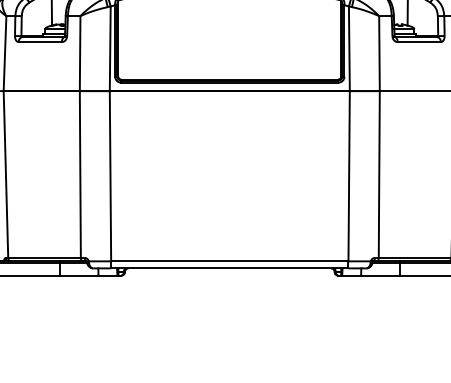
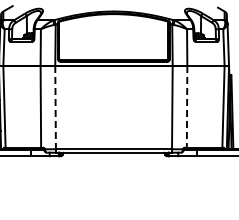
line: (110, 175) -> (55, 107), solid -> dashed
line: (380, 175) -> (187, 107), solid -> dashed

